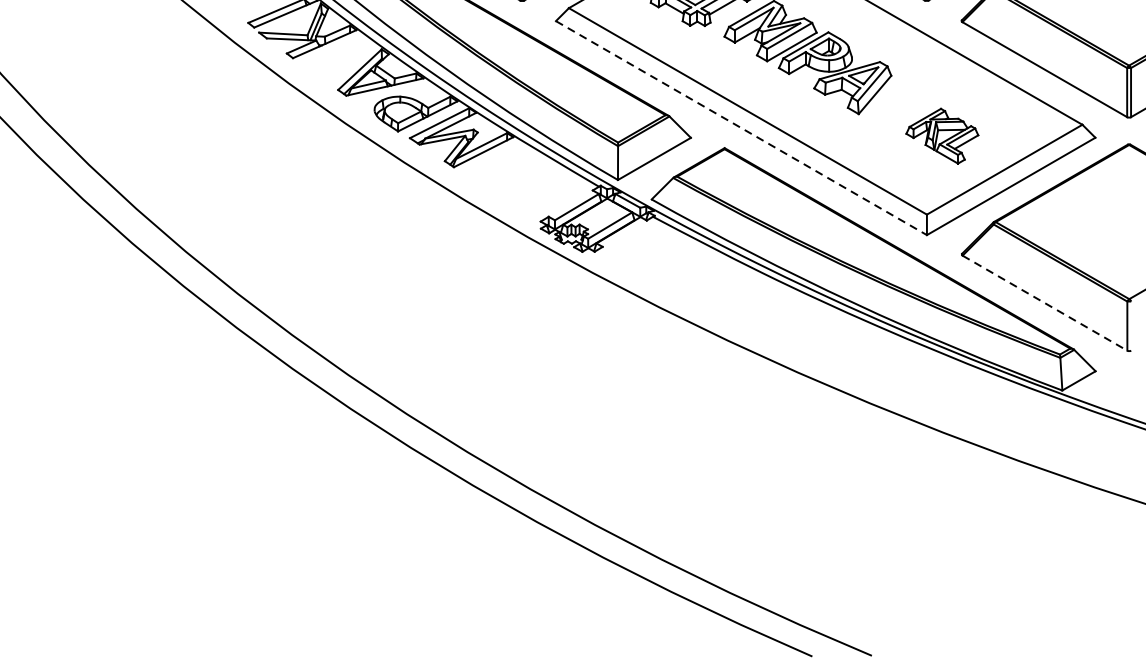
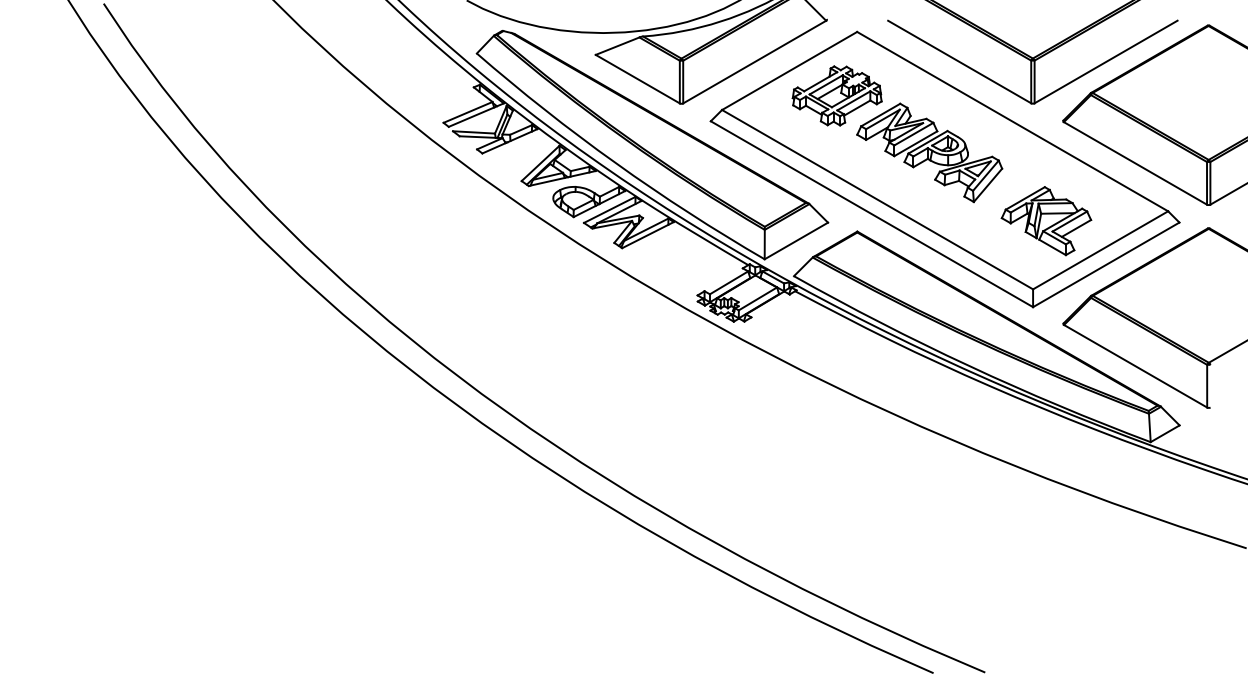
line: (742, 128) -> (872, 214), dashed -> solid
part: (942, 136) -> (1046, 221), size x1.43
line: (1044, 303) -> (1135, 366), dashed -> solid

